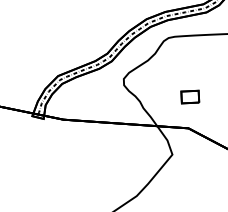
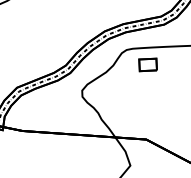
part: (190, 96) -> (148, 64), moved

